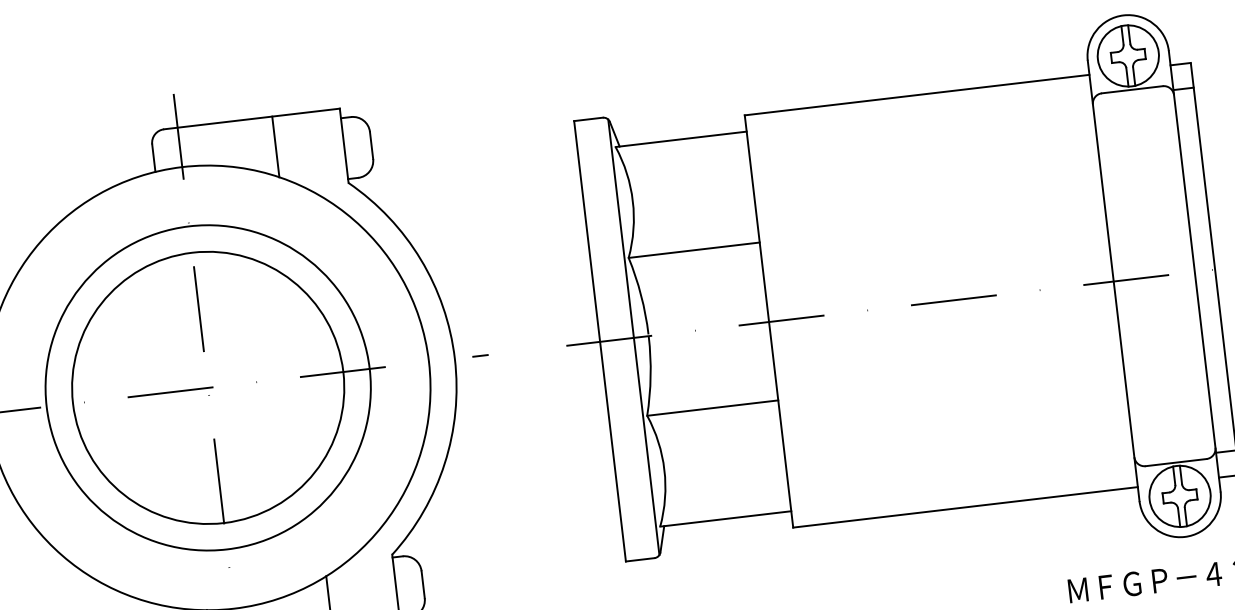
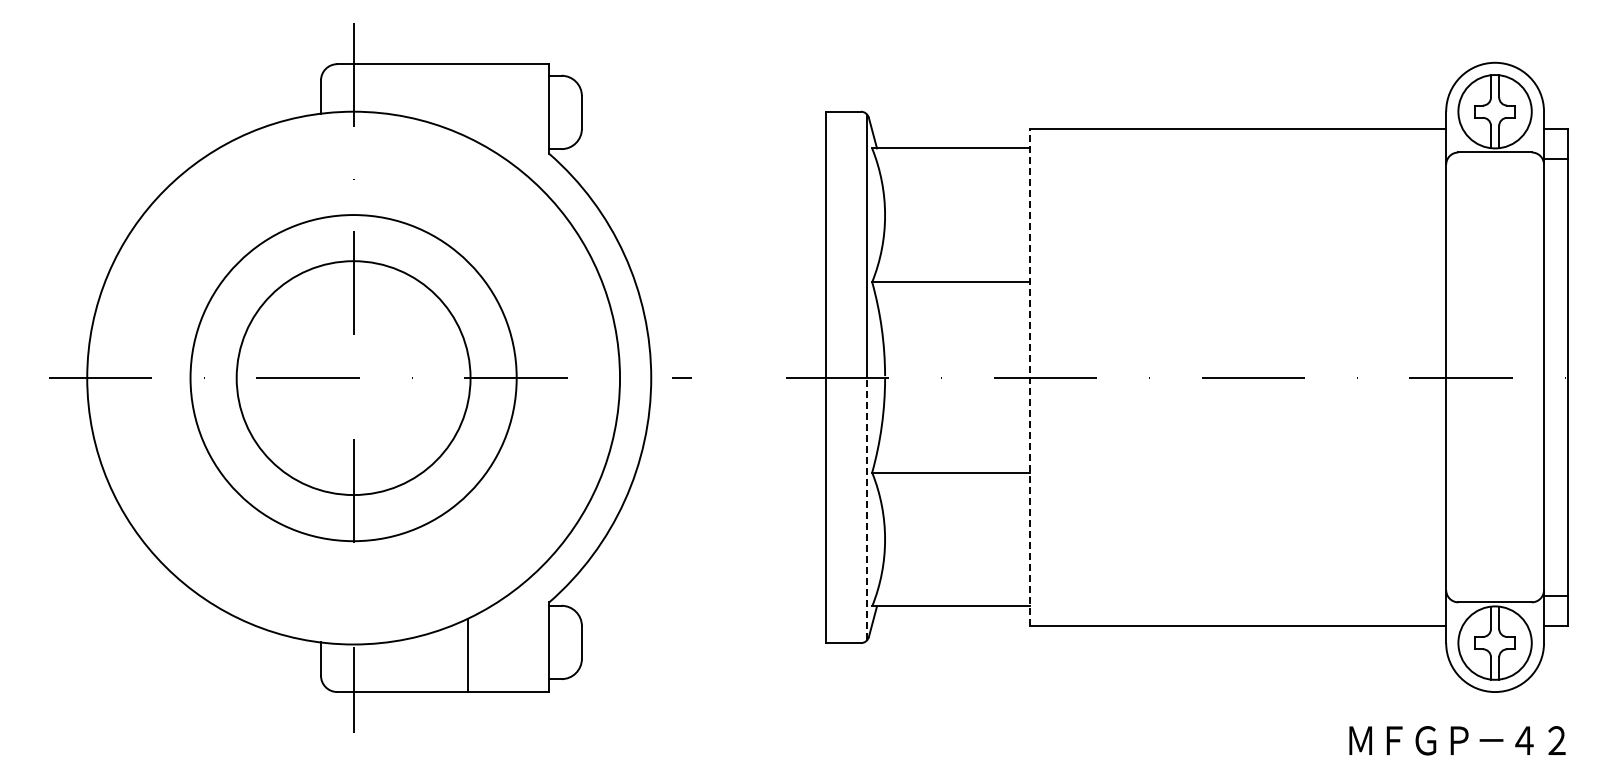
line: (275, 146) -> (467, 100), removed
line: (769, 321) -> (1030, 377), solid -> dashed
circle: (208, 387) -> (353, 377), size x0.6
line: (646, 445) -> (867, 508), solid -> dashed

